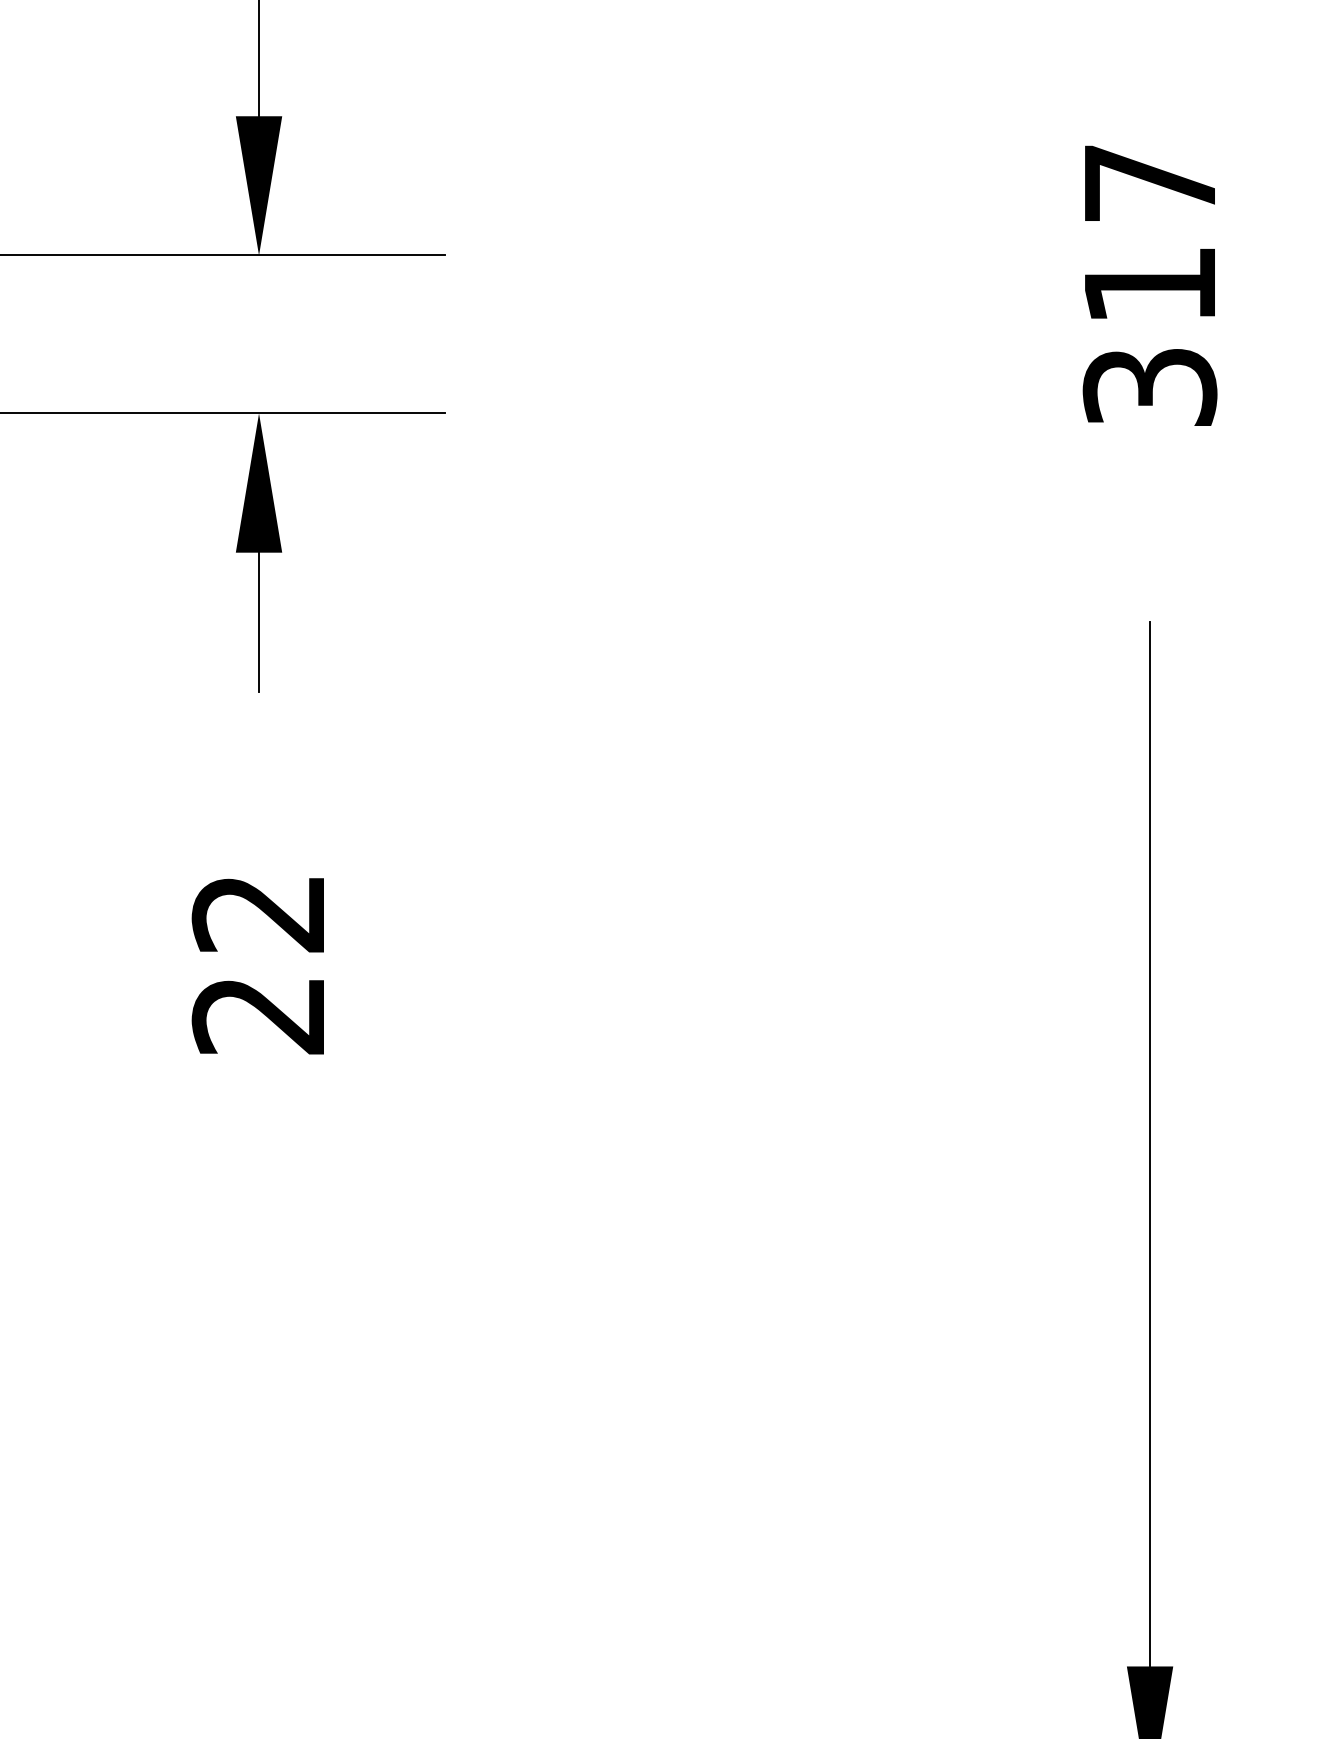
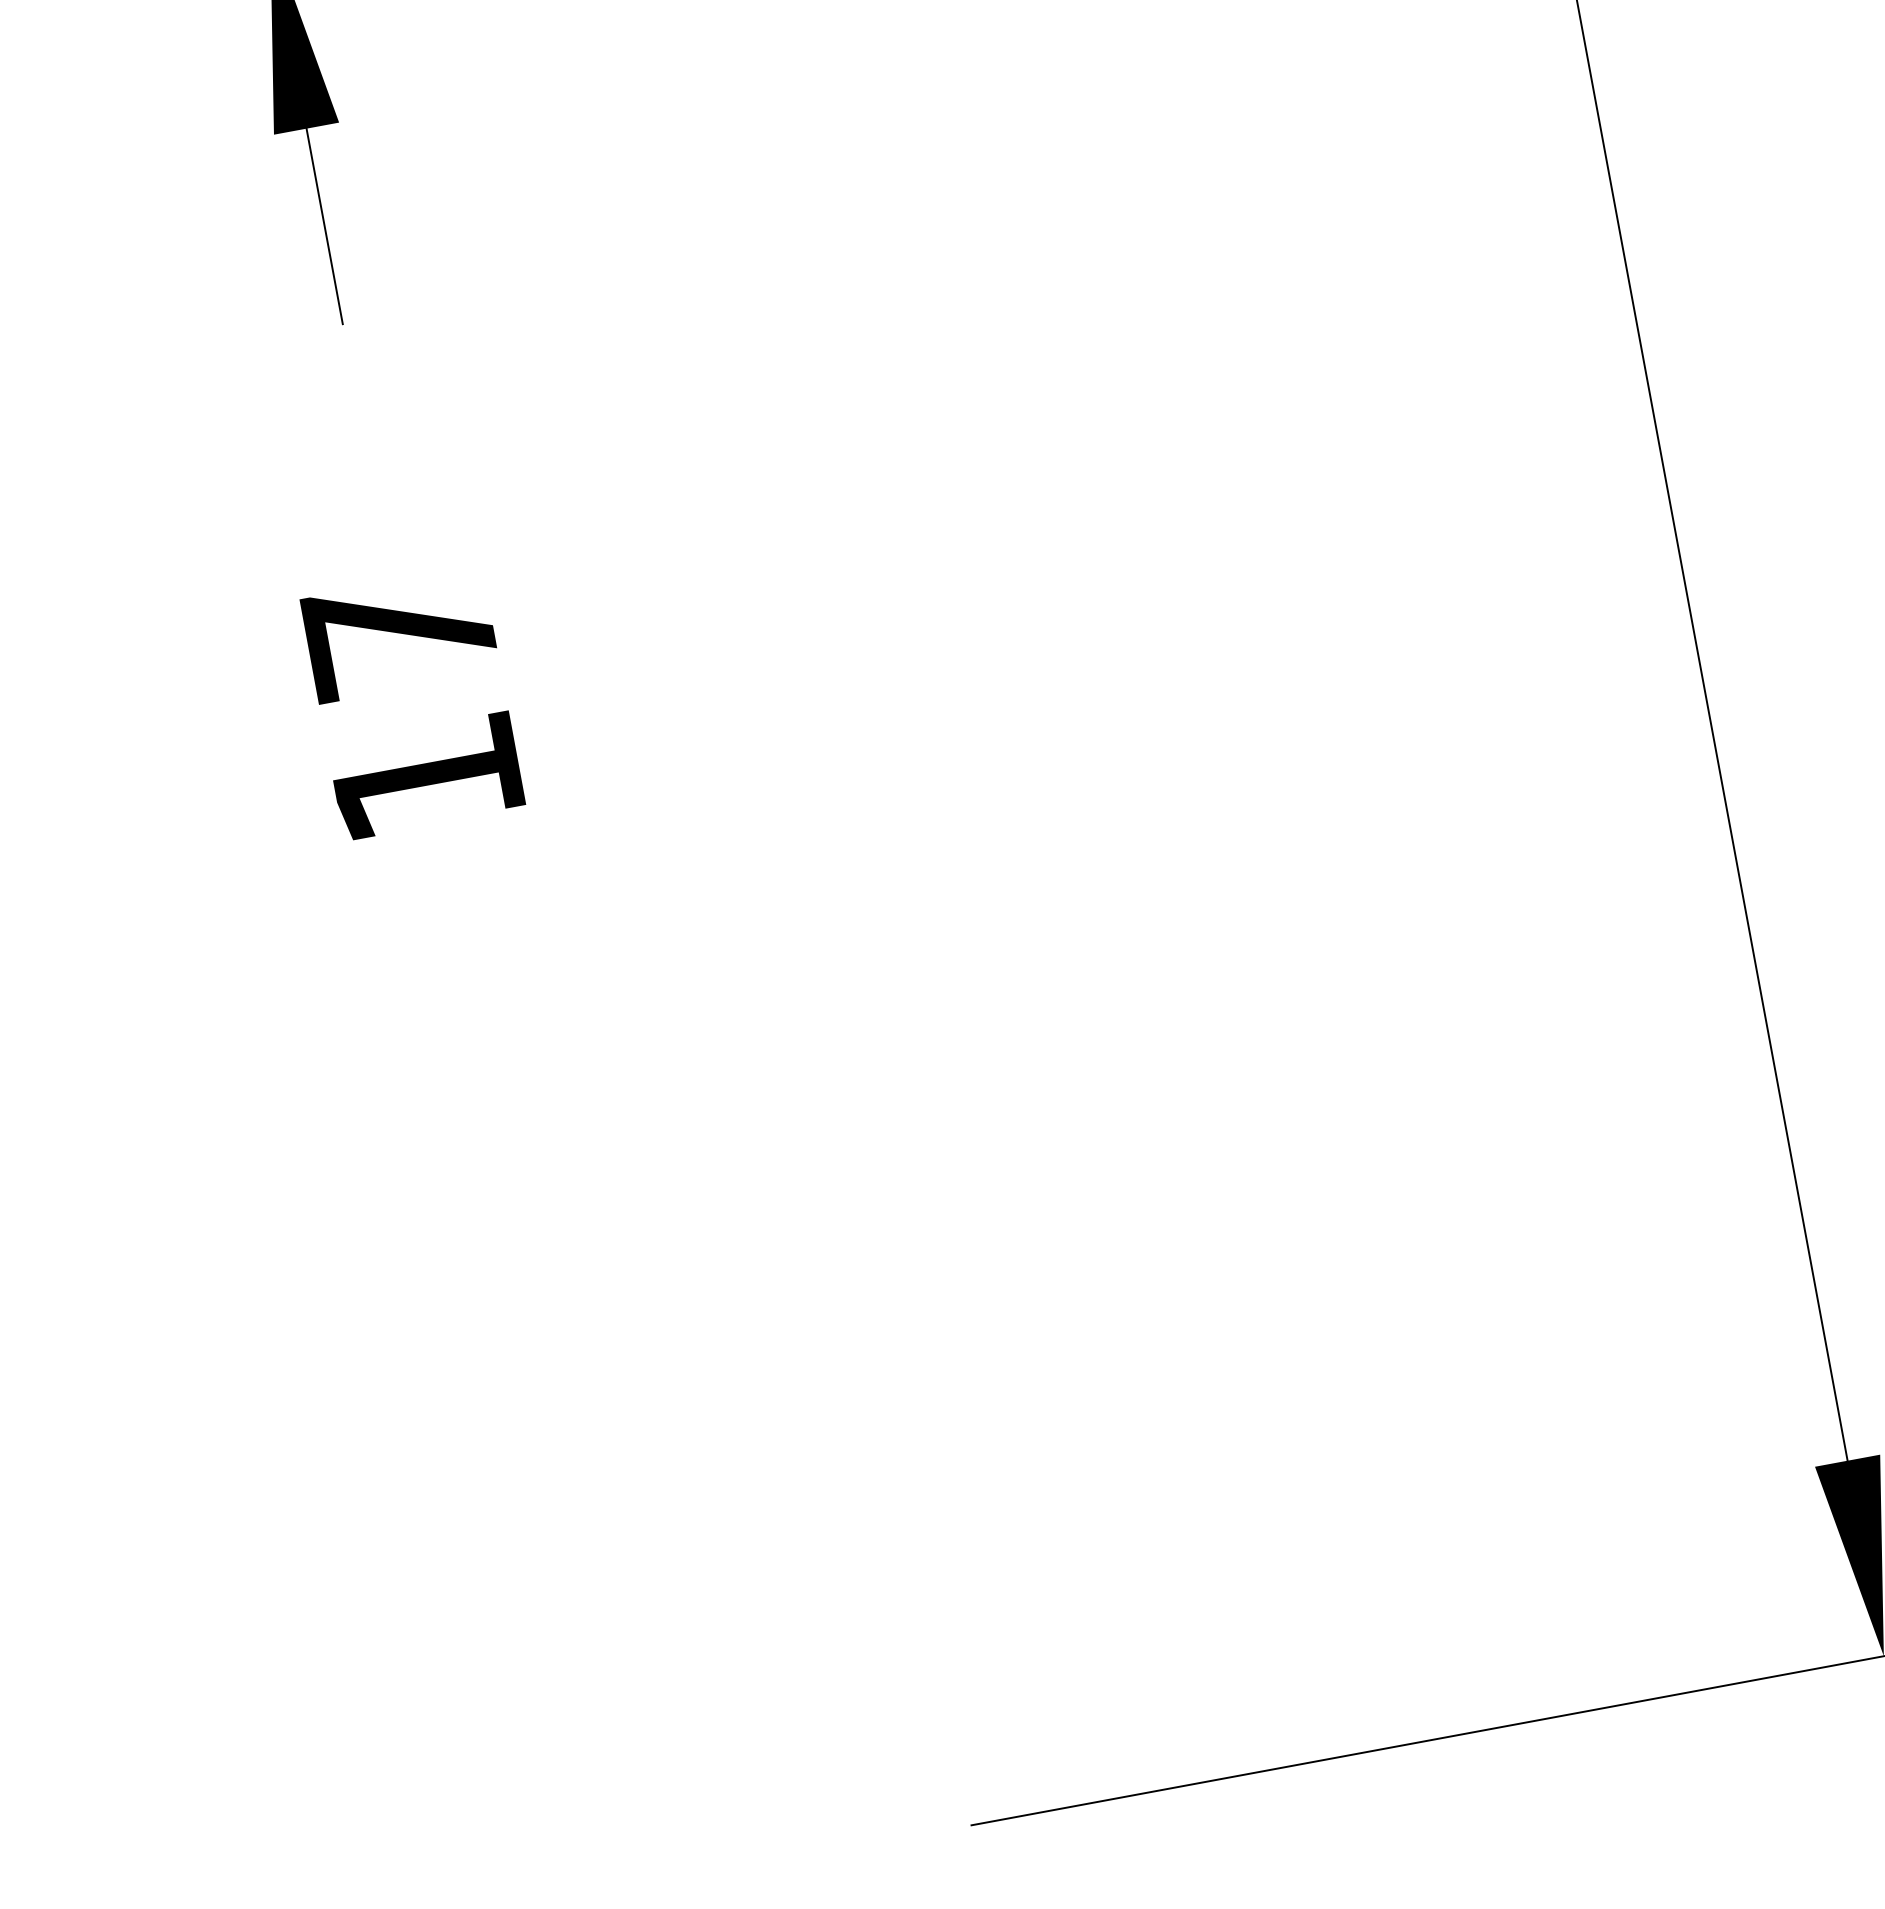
text: (257, 964) -> (411, 707), 22 -> 17

